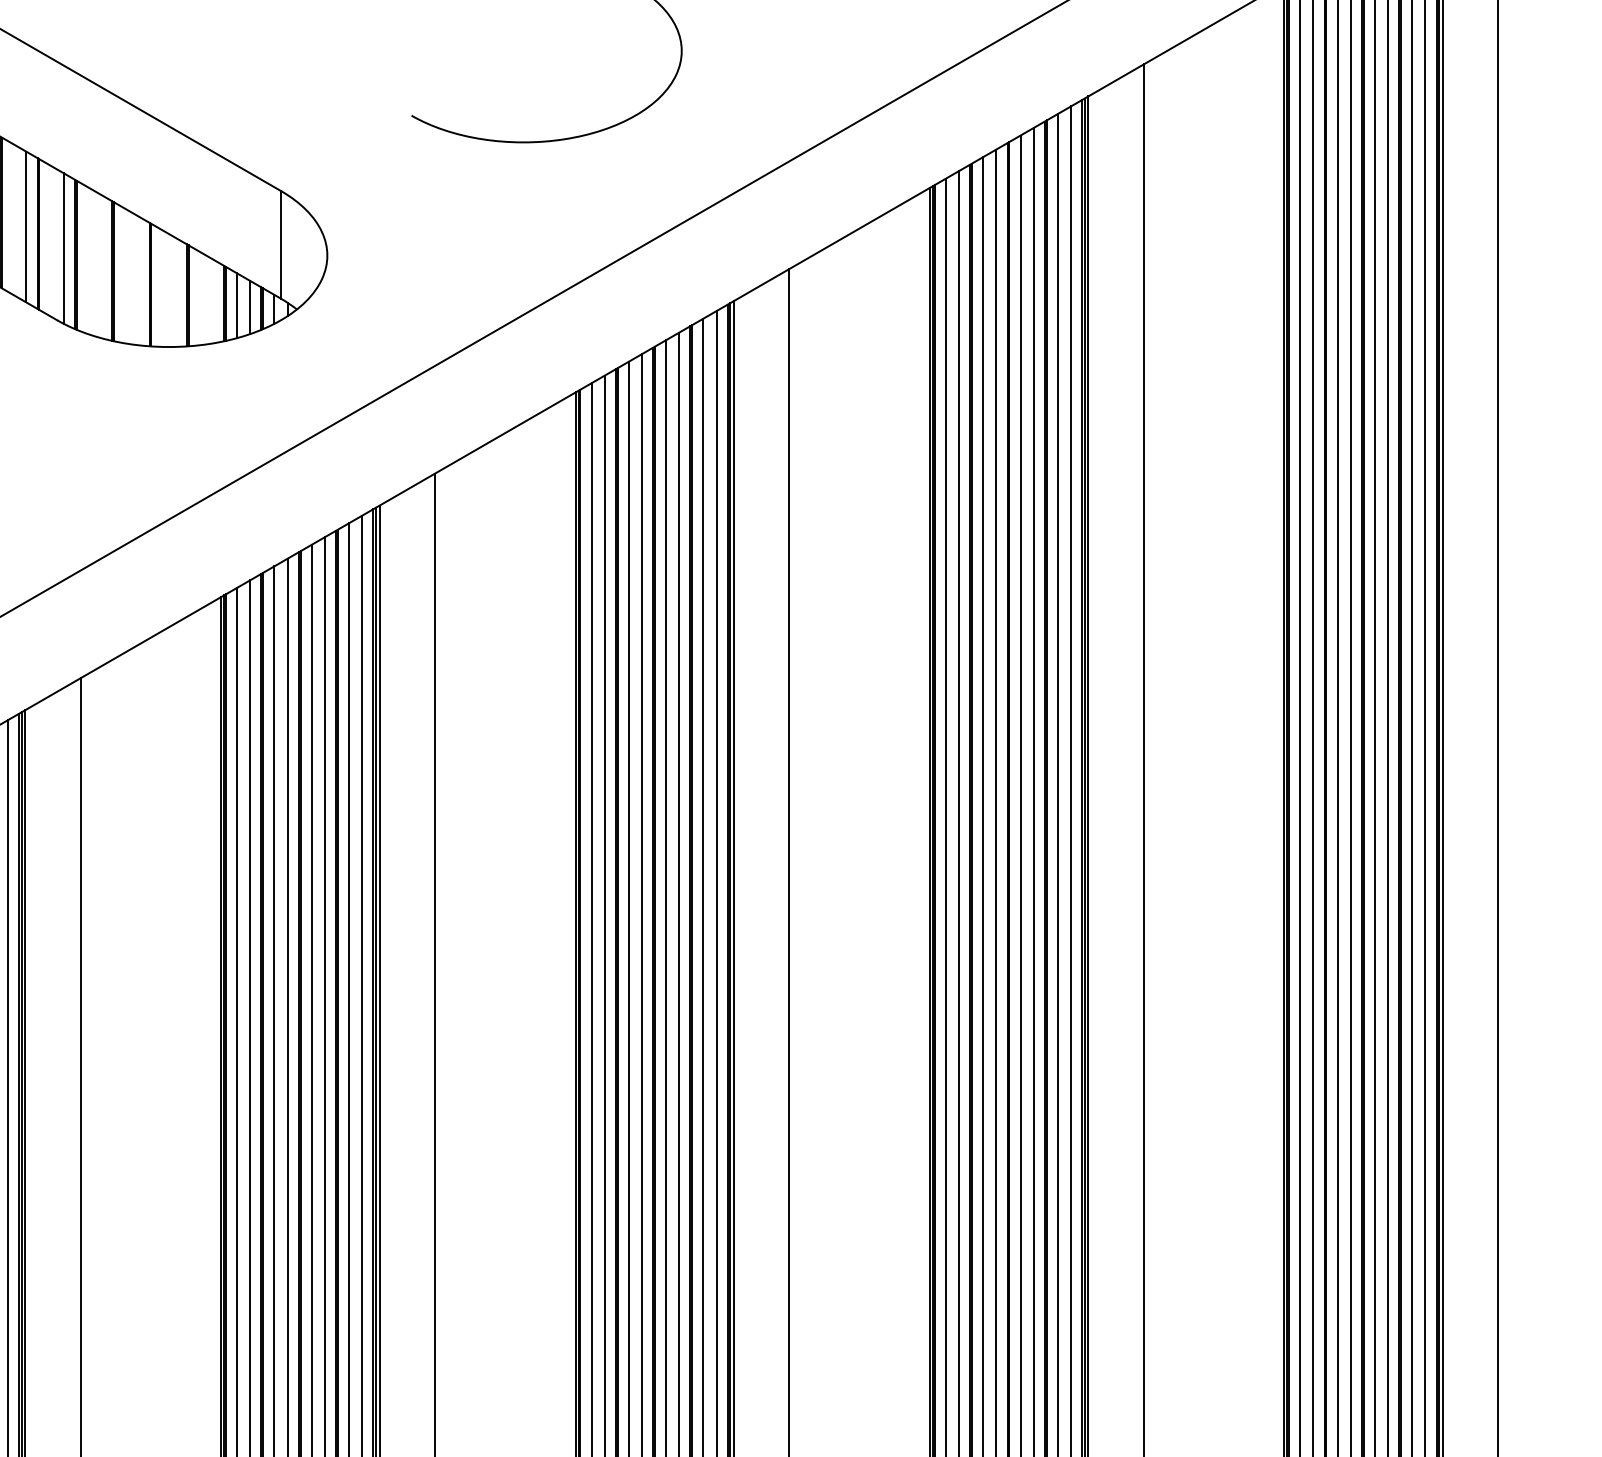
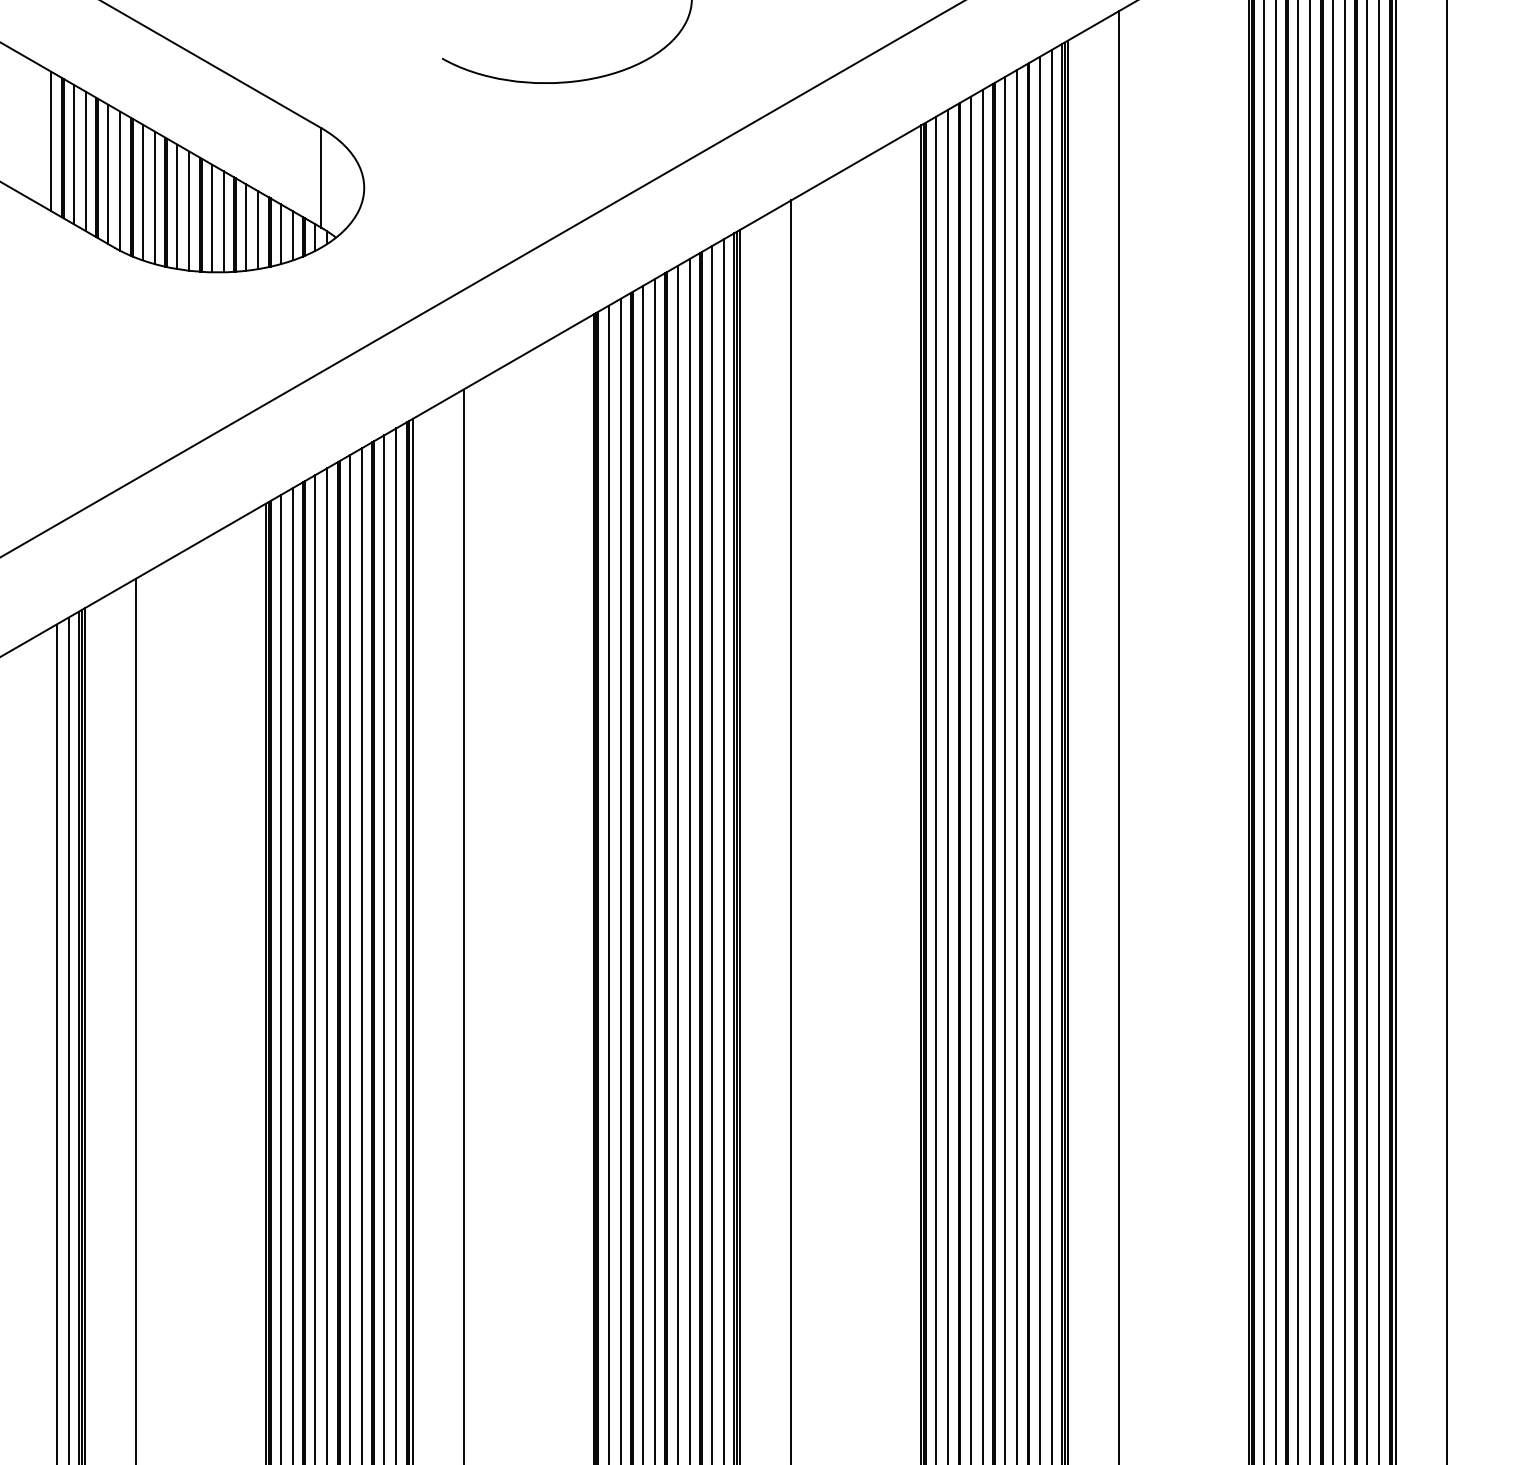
line: (12, 219) -> (73, 154), added
line: (50, 241) -> (108, 174), added
line: (87, 260) -> (142, 192), added
line: (100, 266) -> (154, 197), added
line: (125, 275) -> (177, 206), added
line: (138, 280) -> (189, 210), added
line: (162, 288) -> (211, 218), added
line: (175, 291) -> (223, 221), added
line: (200, 298) -> (246, 227), added
line: (213, 301) -> (258, 230), added

